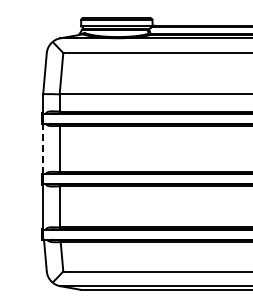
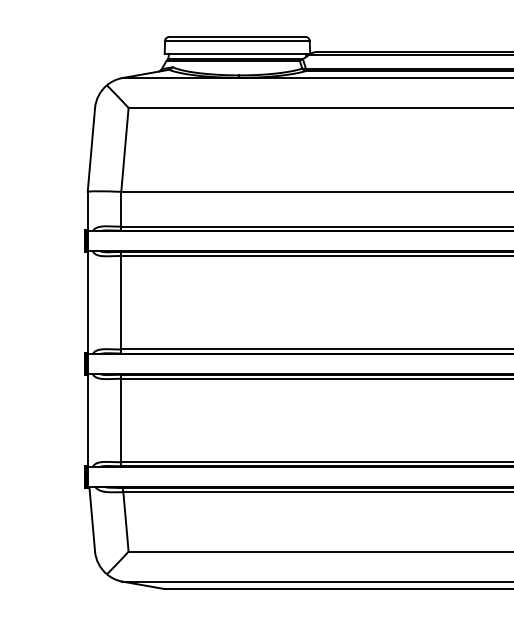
line: (43, 148) -> (88, 301), dashed -> solid

